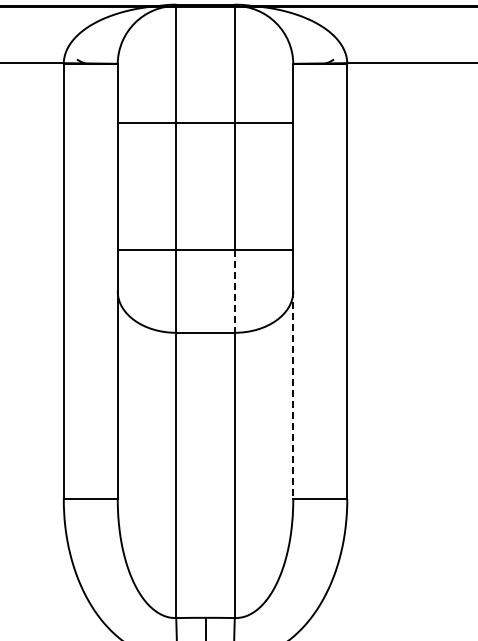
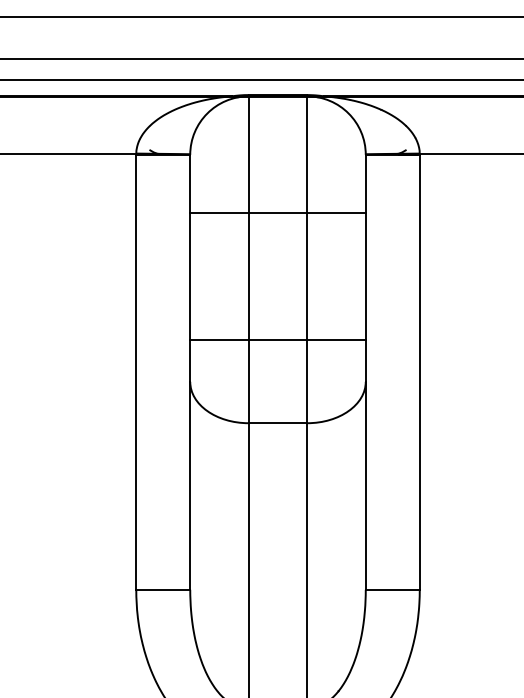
line: (235, 292) -> (307, 382), dashed -> solid
line: (293, 395) -> (365, 485), dashed -> solid

